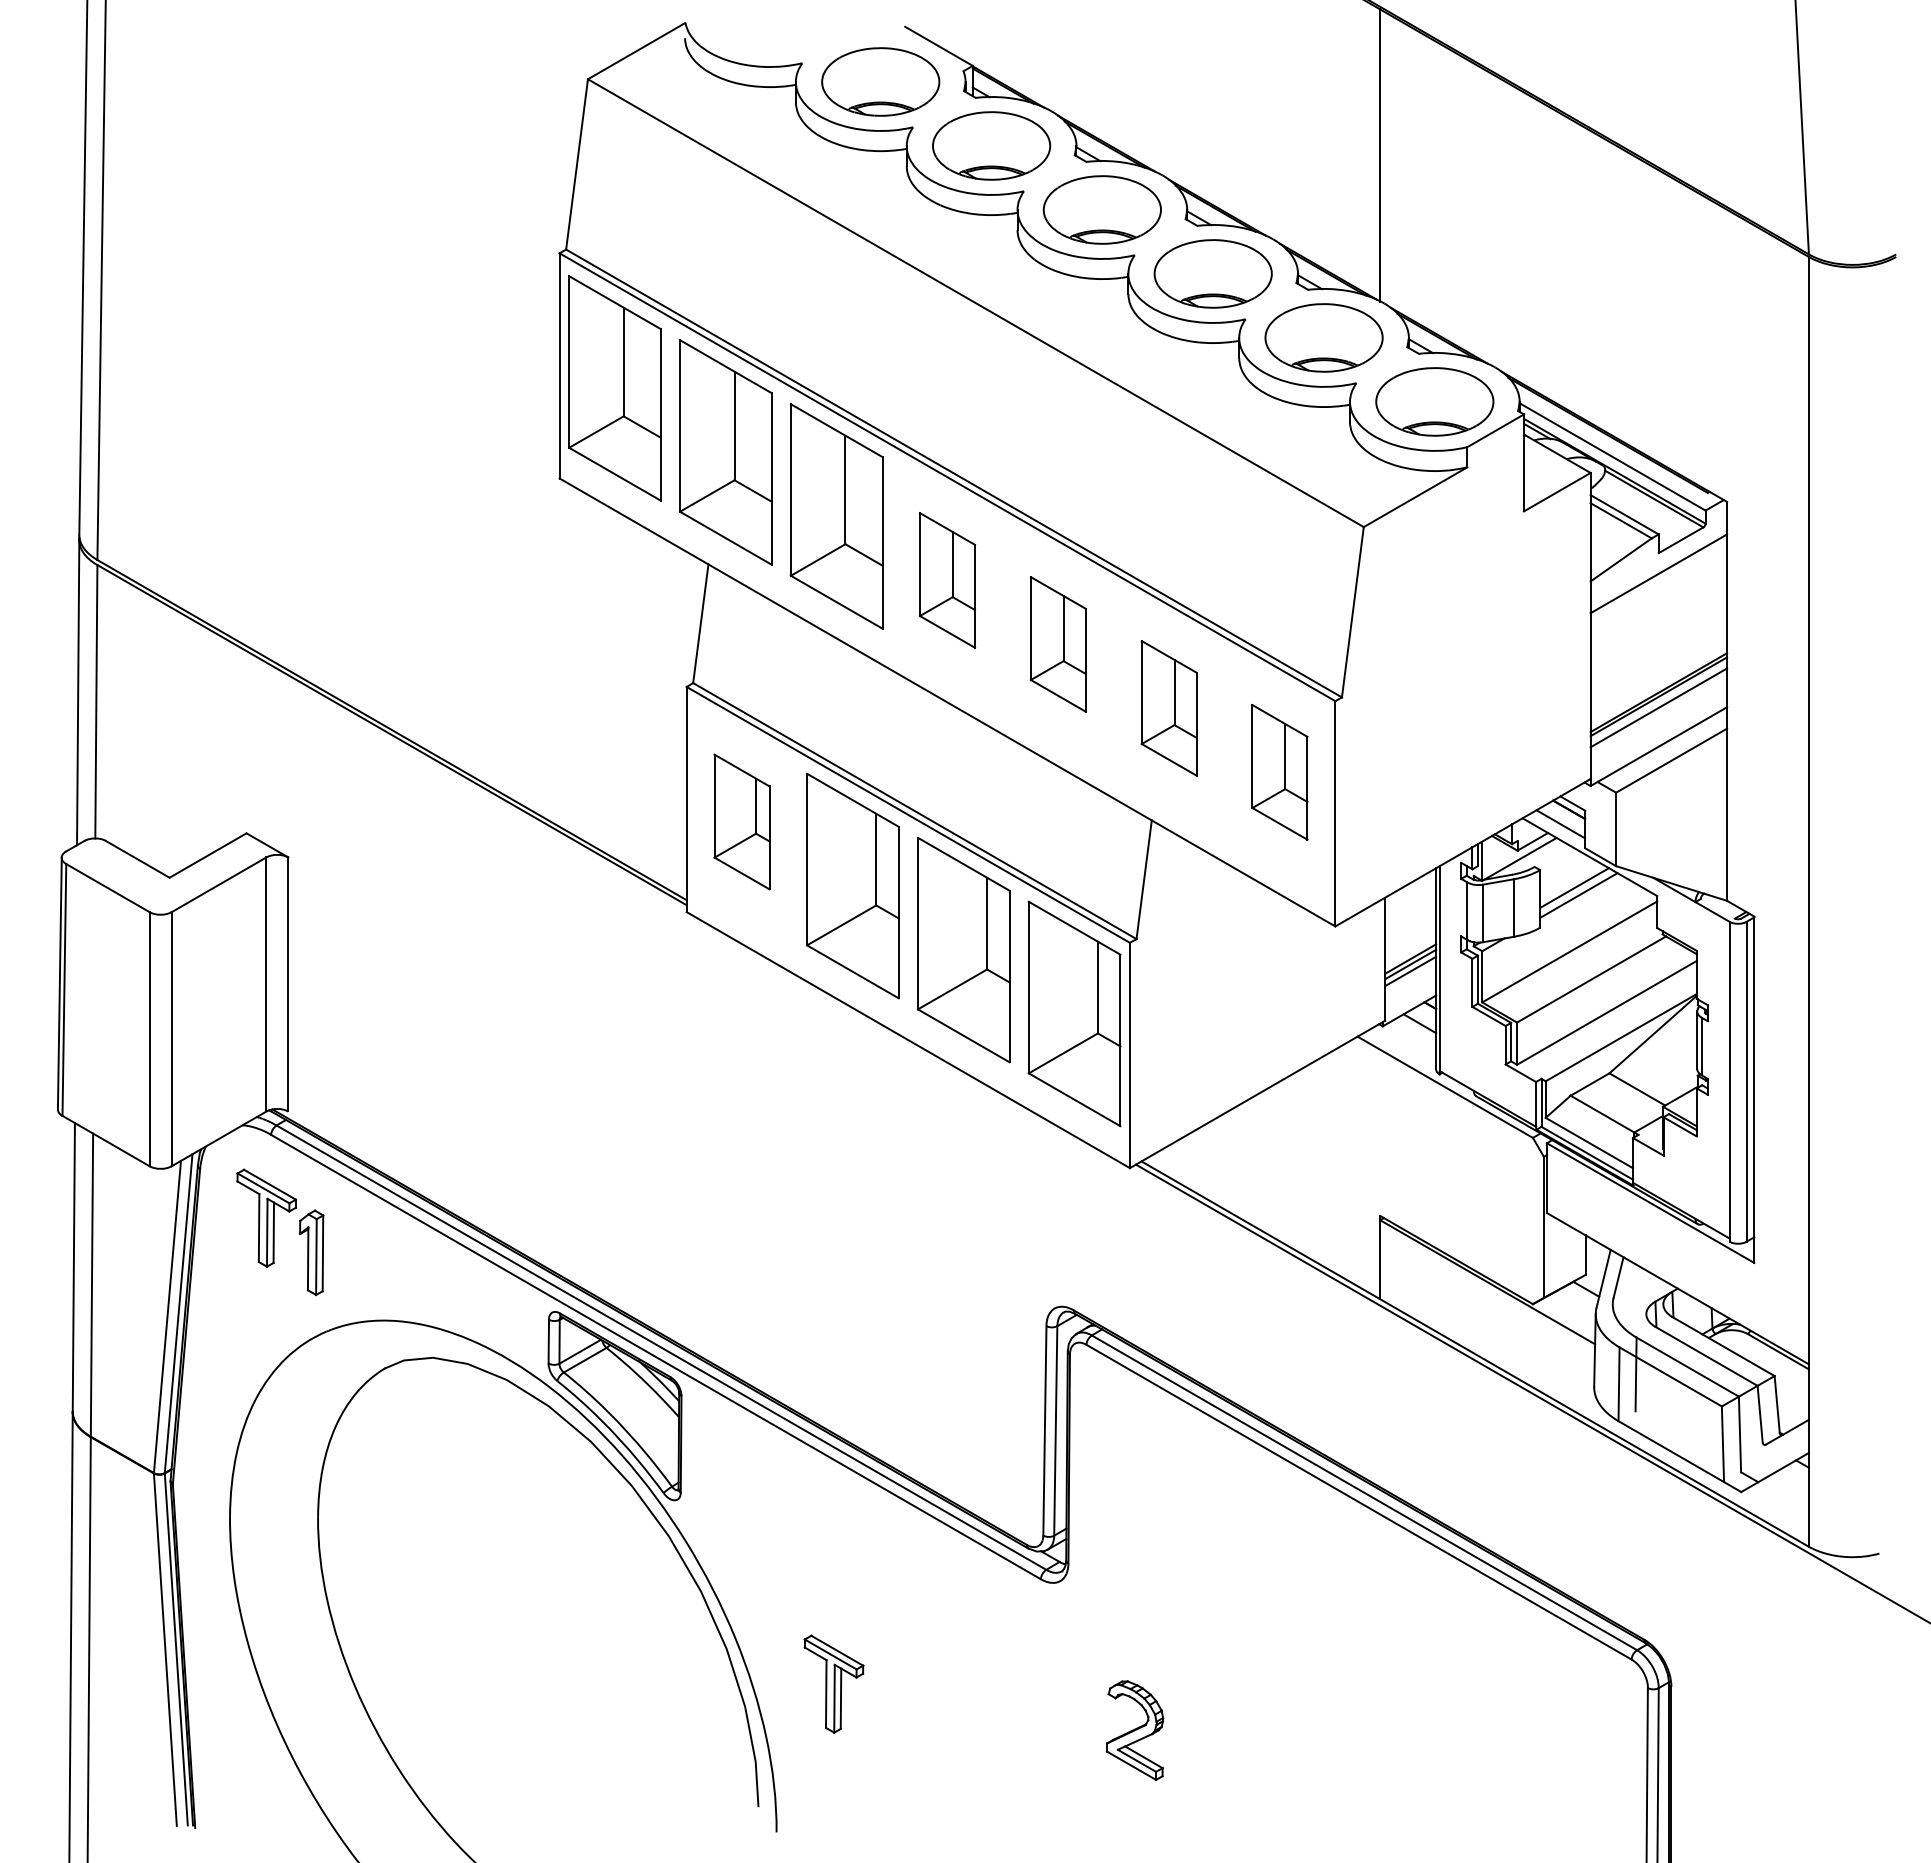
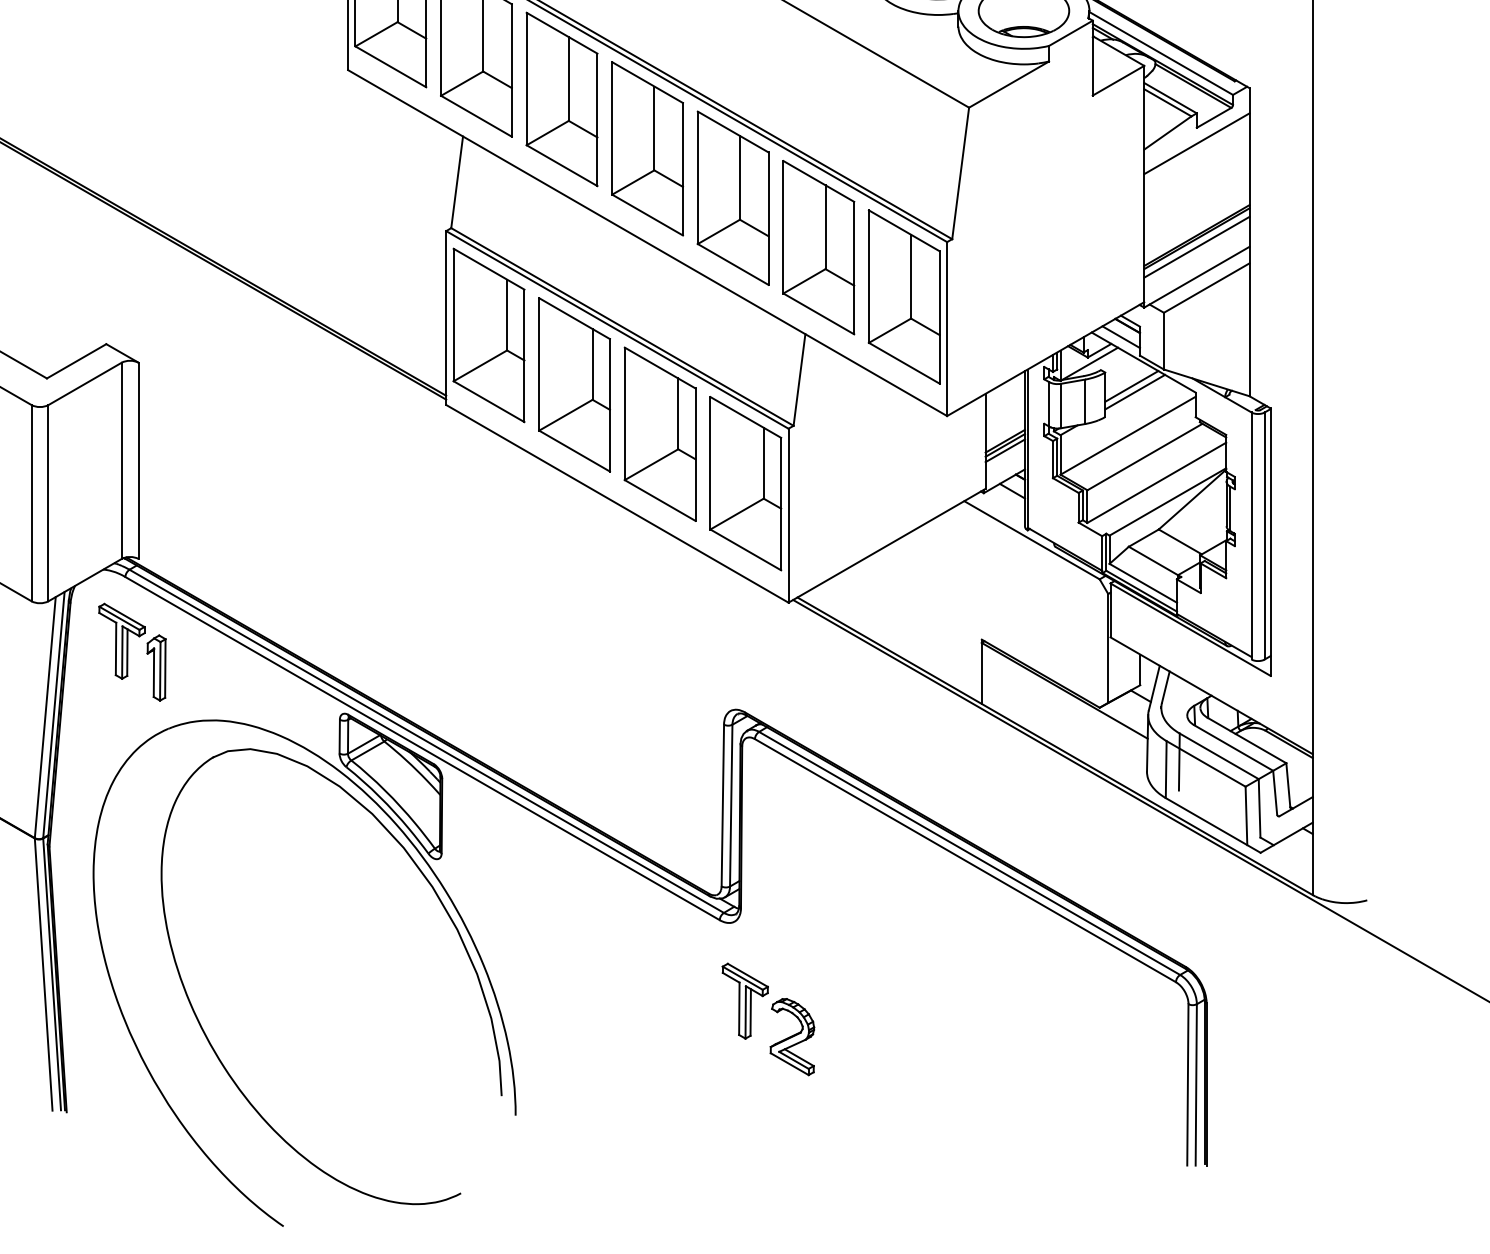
part: (947, 580) -> (647, 148), size x1.67
part: (1058, 644) -> (733, 198), size x1.67
part: (1169, 708) -> (819, 247), size x1.67
part: (1279, 772) -> (904, 297), size x1.67
part: (741, 821) -> (488, 335), size x1.67
part: (833, 1683) -> (744, 1000), moved

